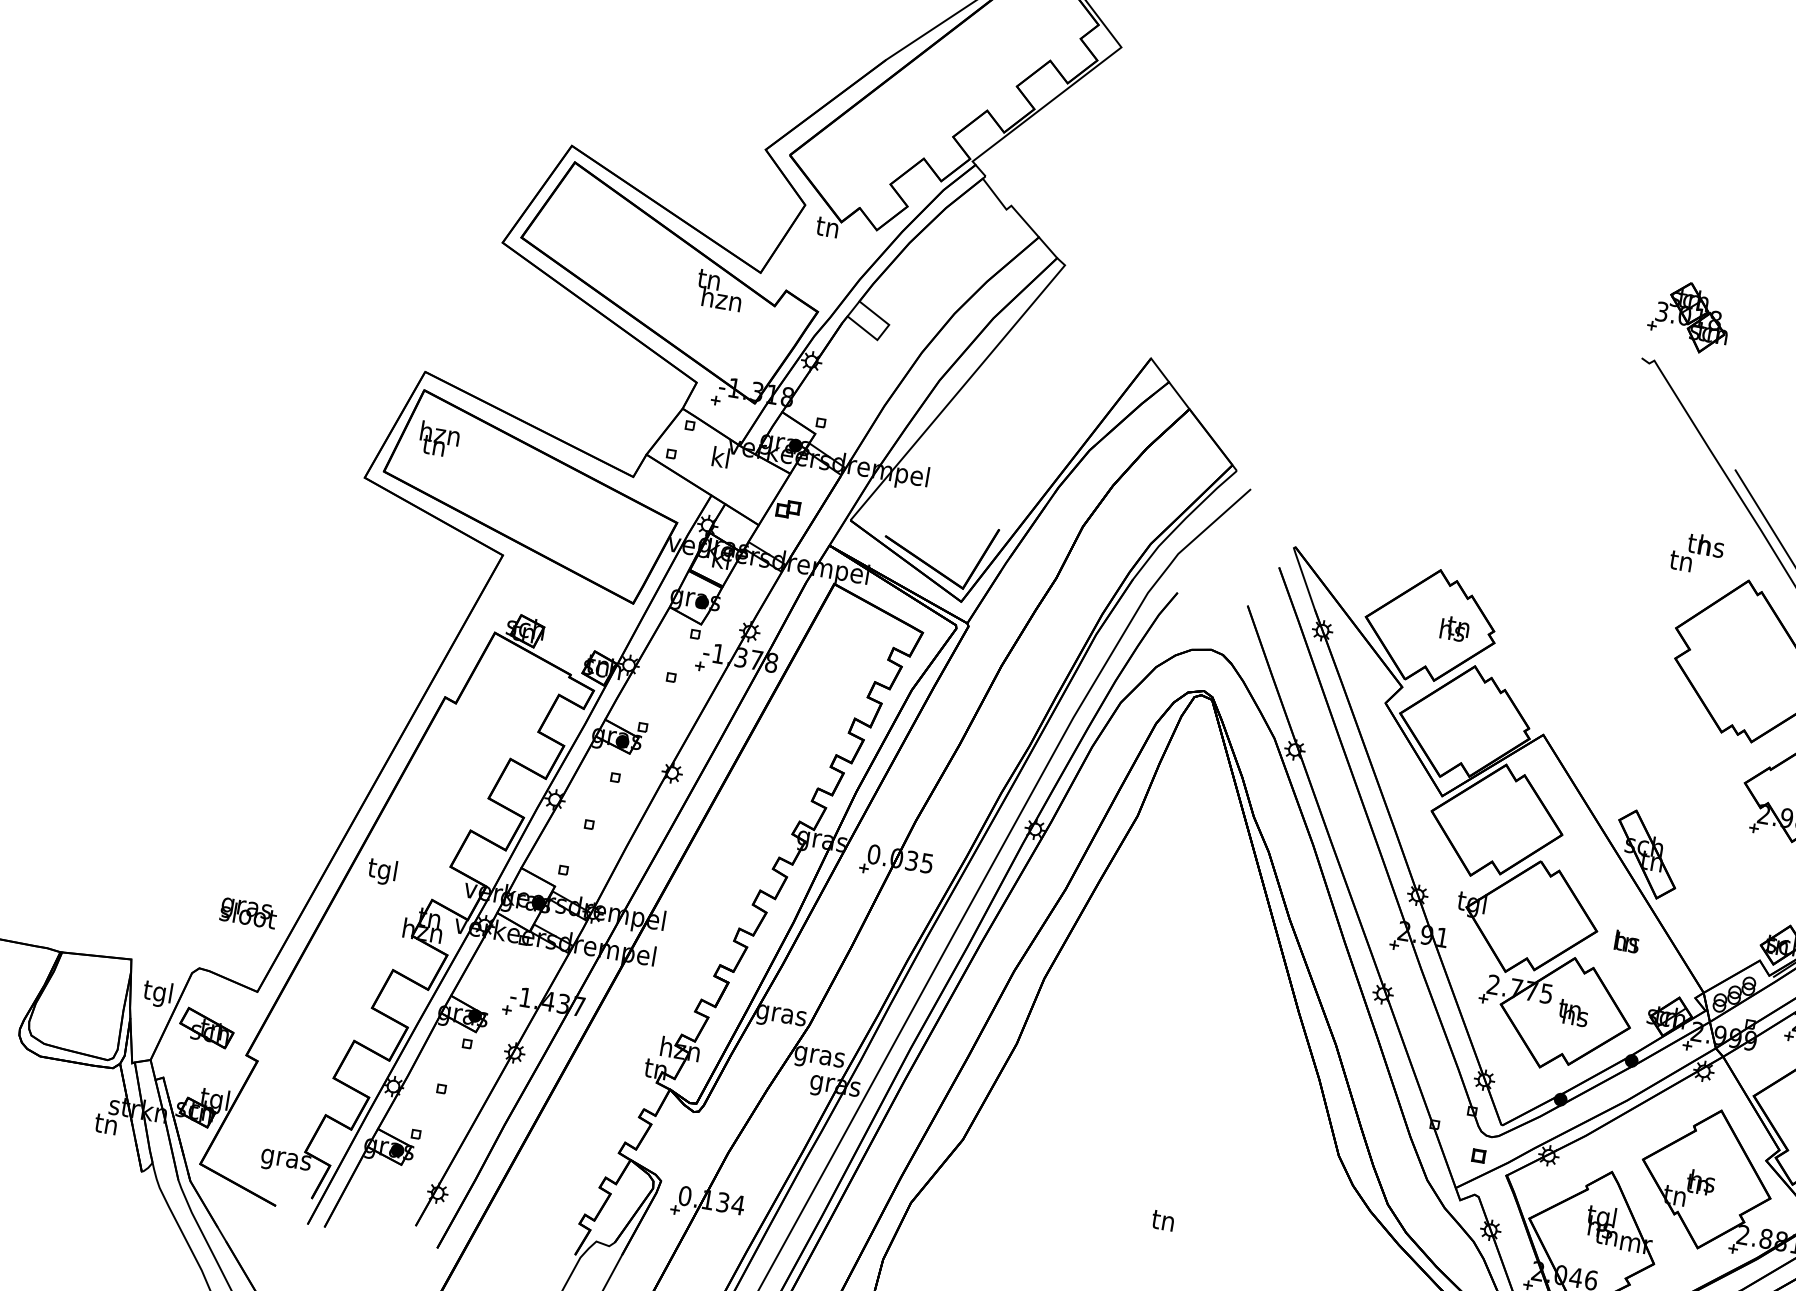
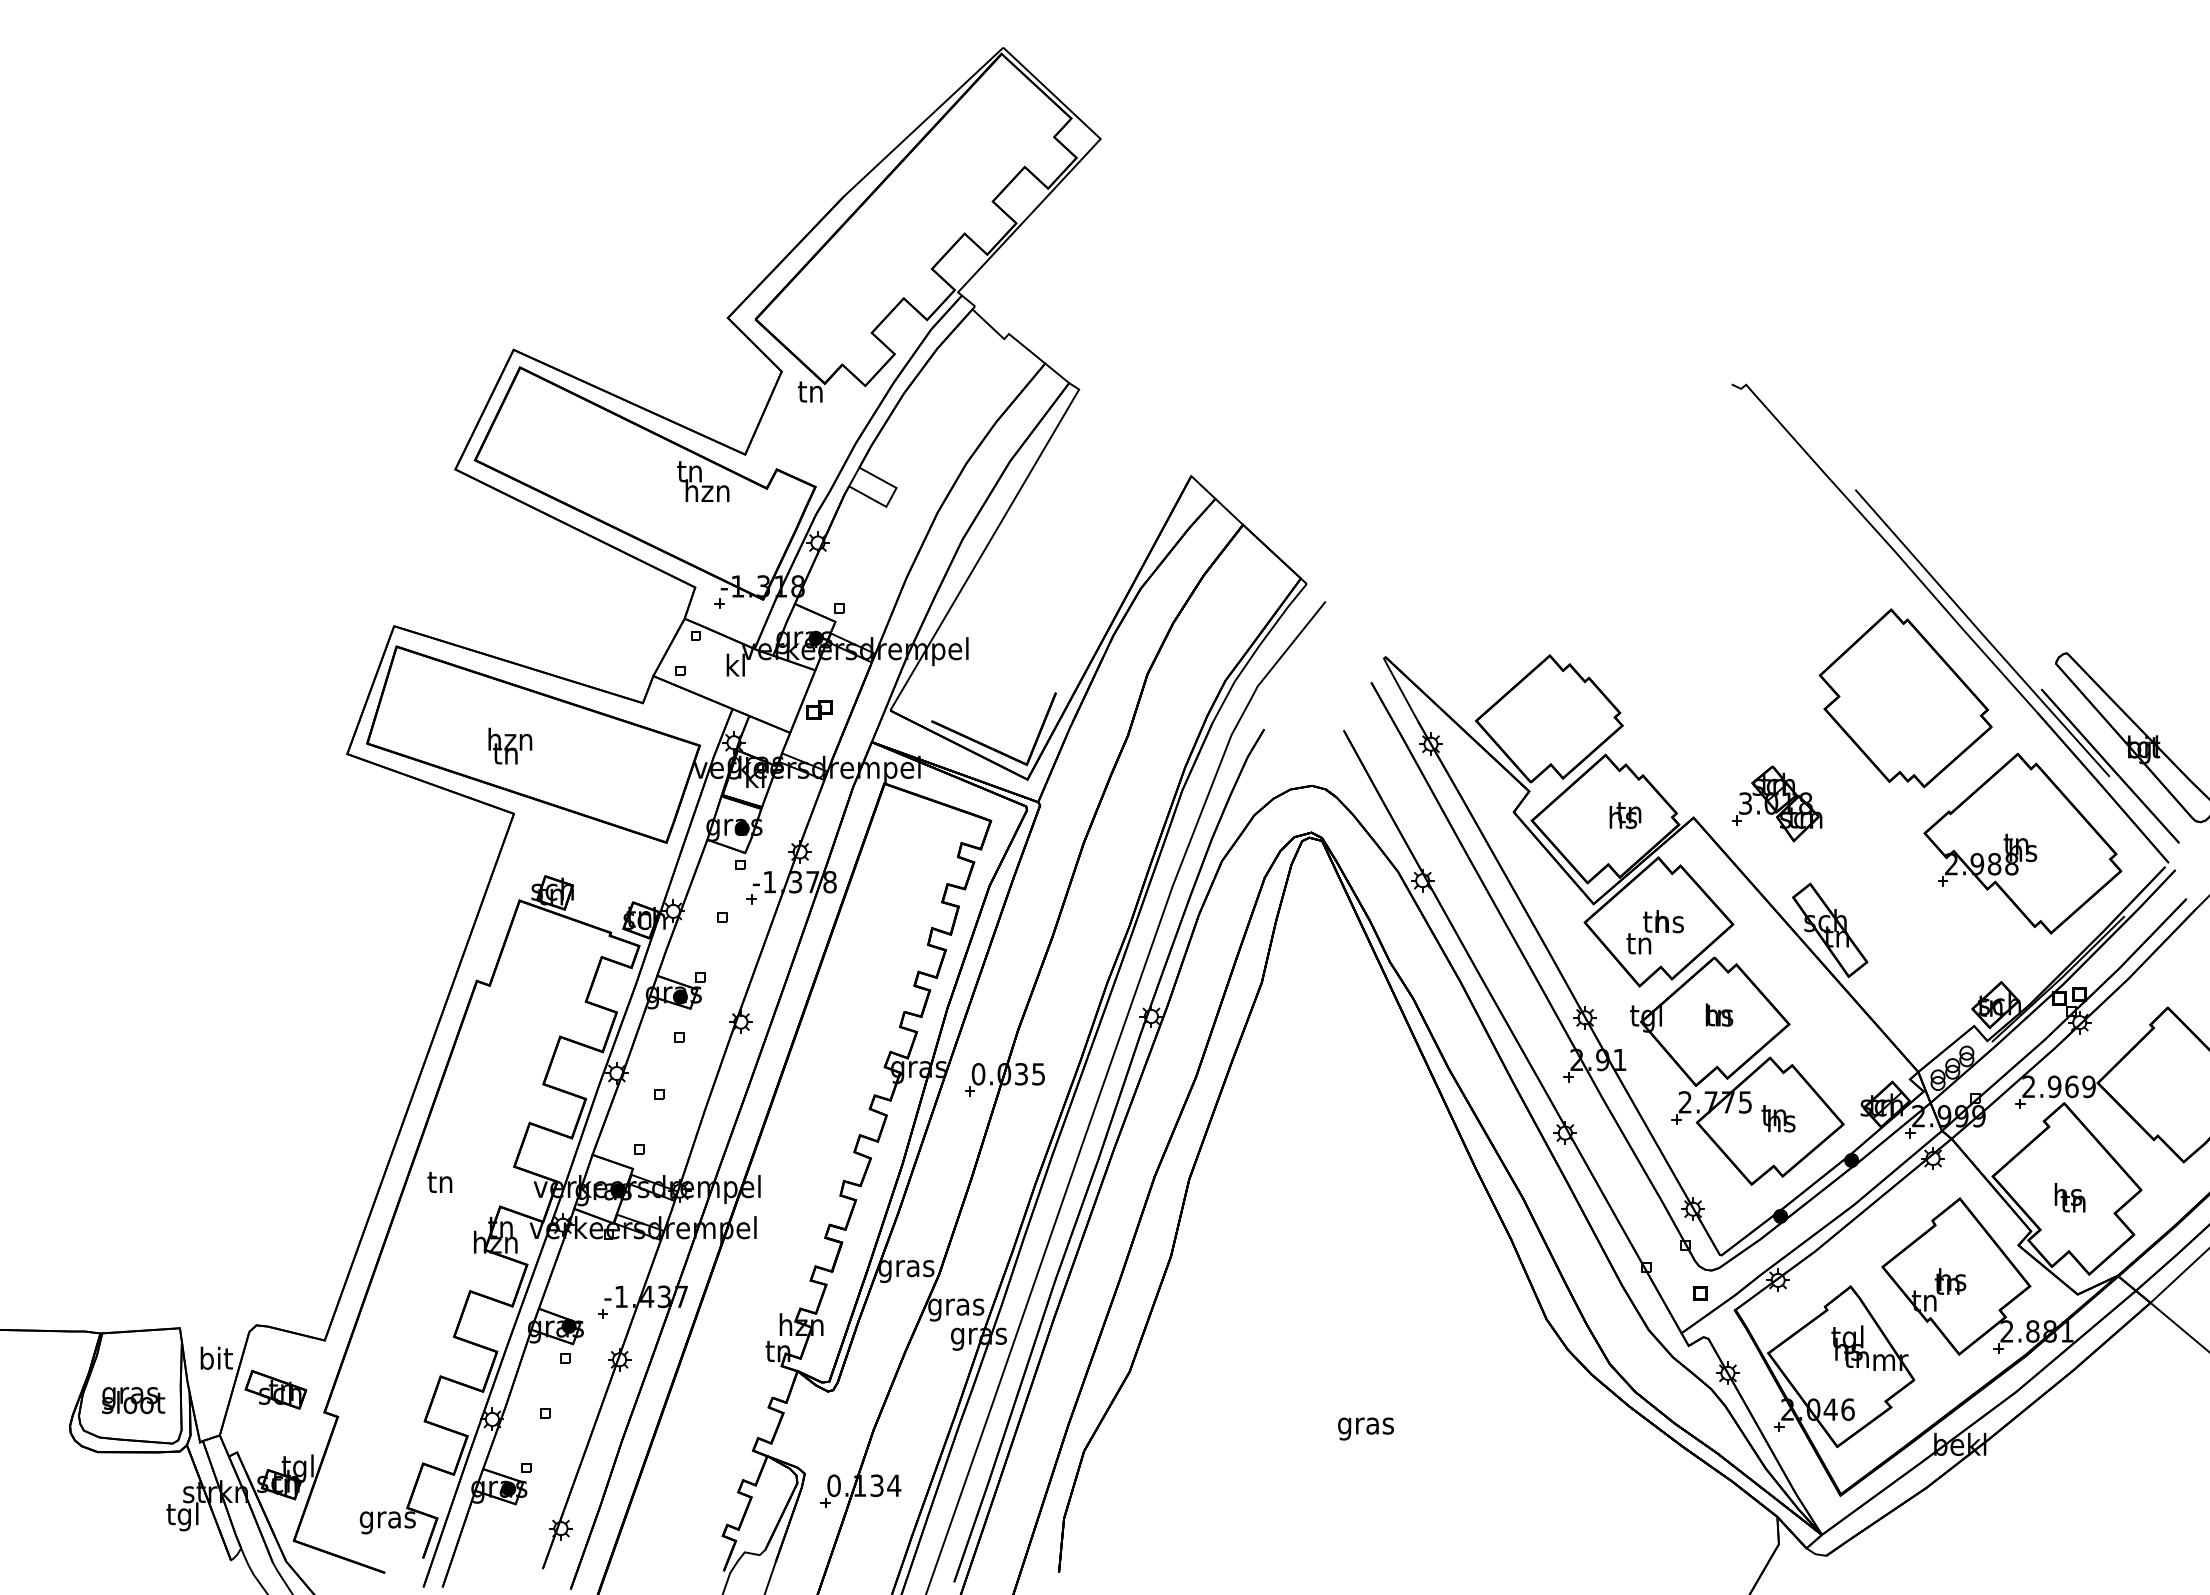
part: (1690, 316) -> (1777, 803), moved
text: (439, 439) -> (510, 745), moved
text: (1696, 553) -> (1654, 932), moved
text: (1454, 628) -> (1625, 815), moved
text: (381, 871) -> (439, 1184), tgl -> tn
text: (248, 913) -> (133, 1400), moved
text: (1627, 941) -> (1719, 1014), moved
text: (157, 993) -> (215, 1360), tgl -> bit
text: (105, 1125) -> (182, 1516), tn -> tgl
text: (1162, 1223) -> (1365, 1426), tn -> gras

